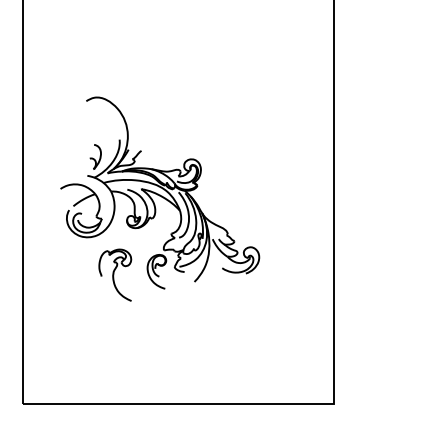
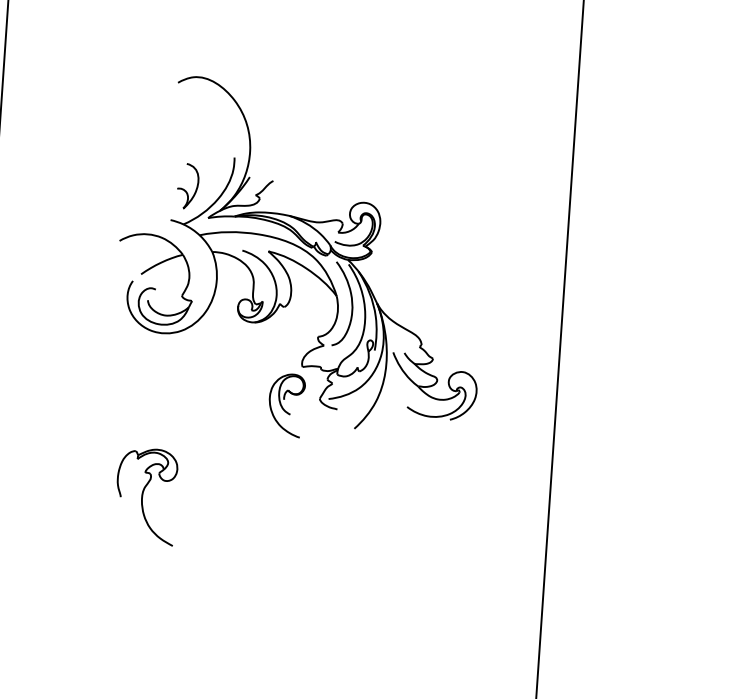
part: (160, 192) -> (303, 259), moved

